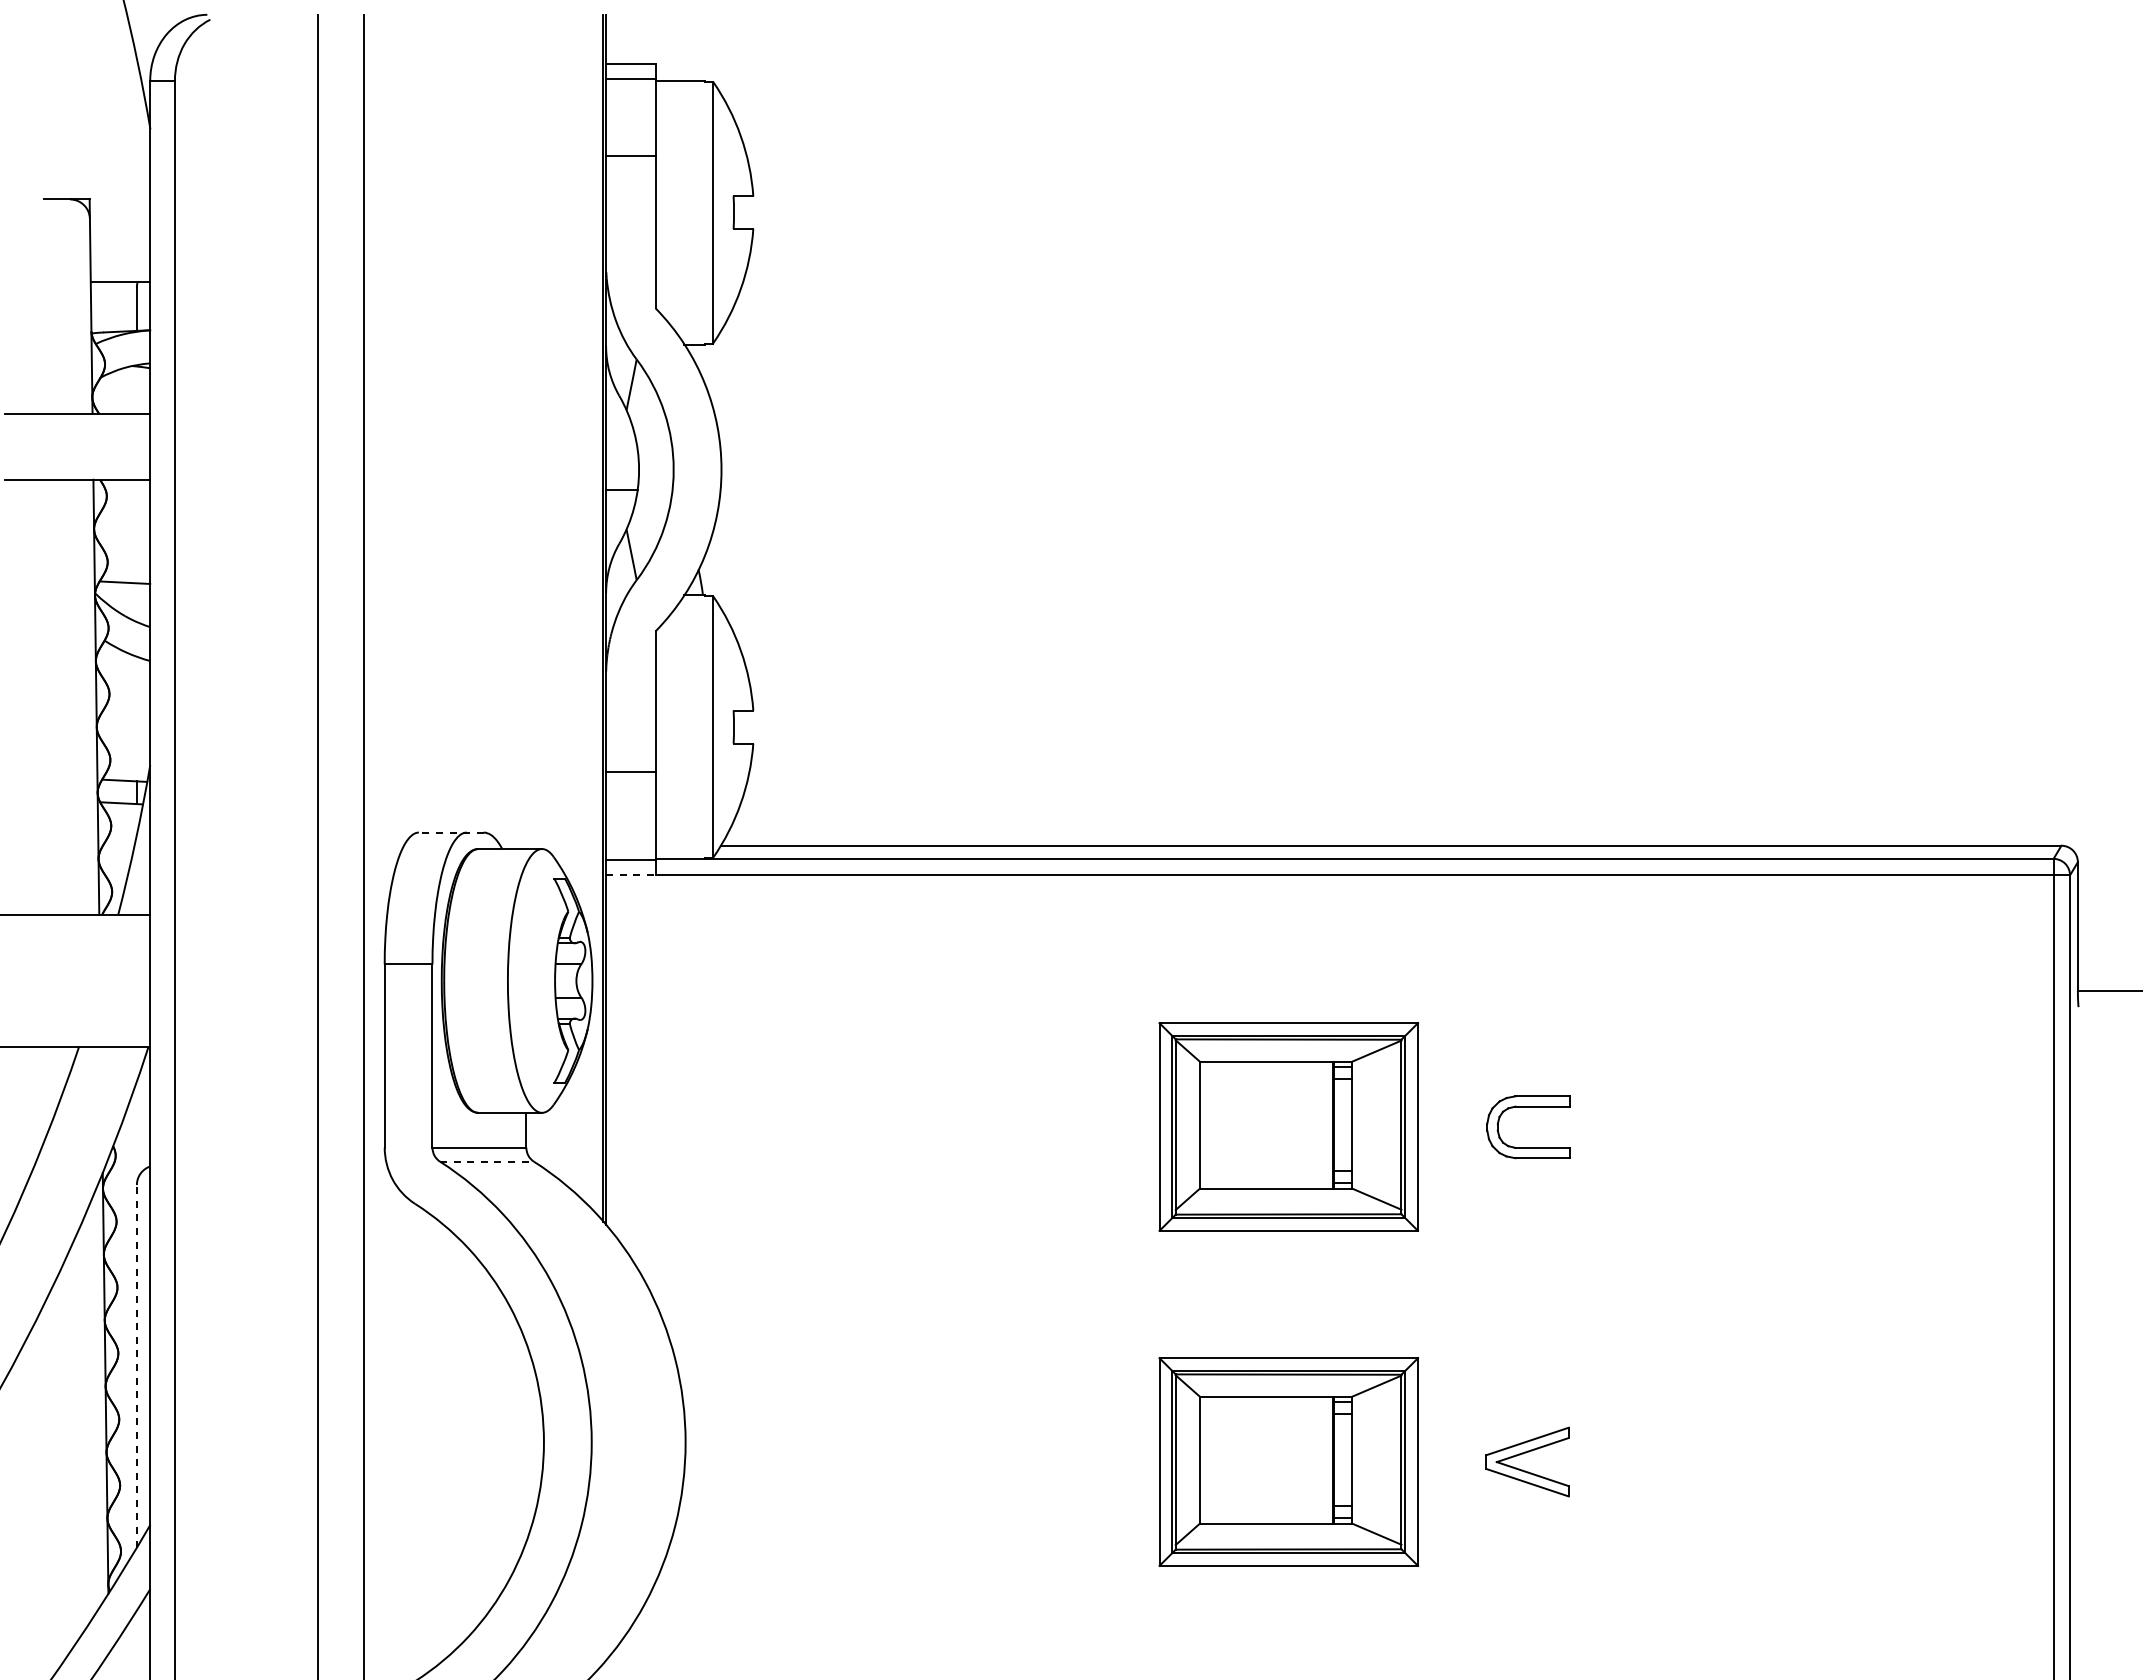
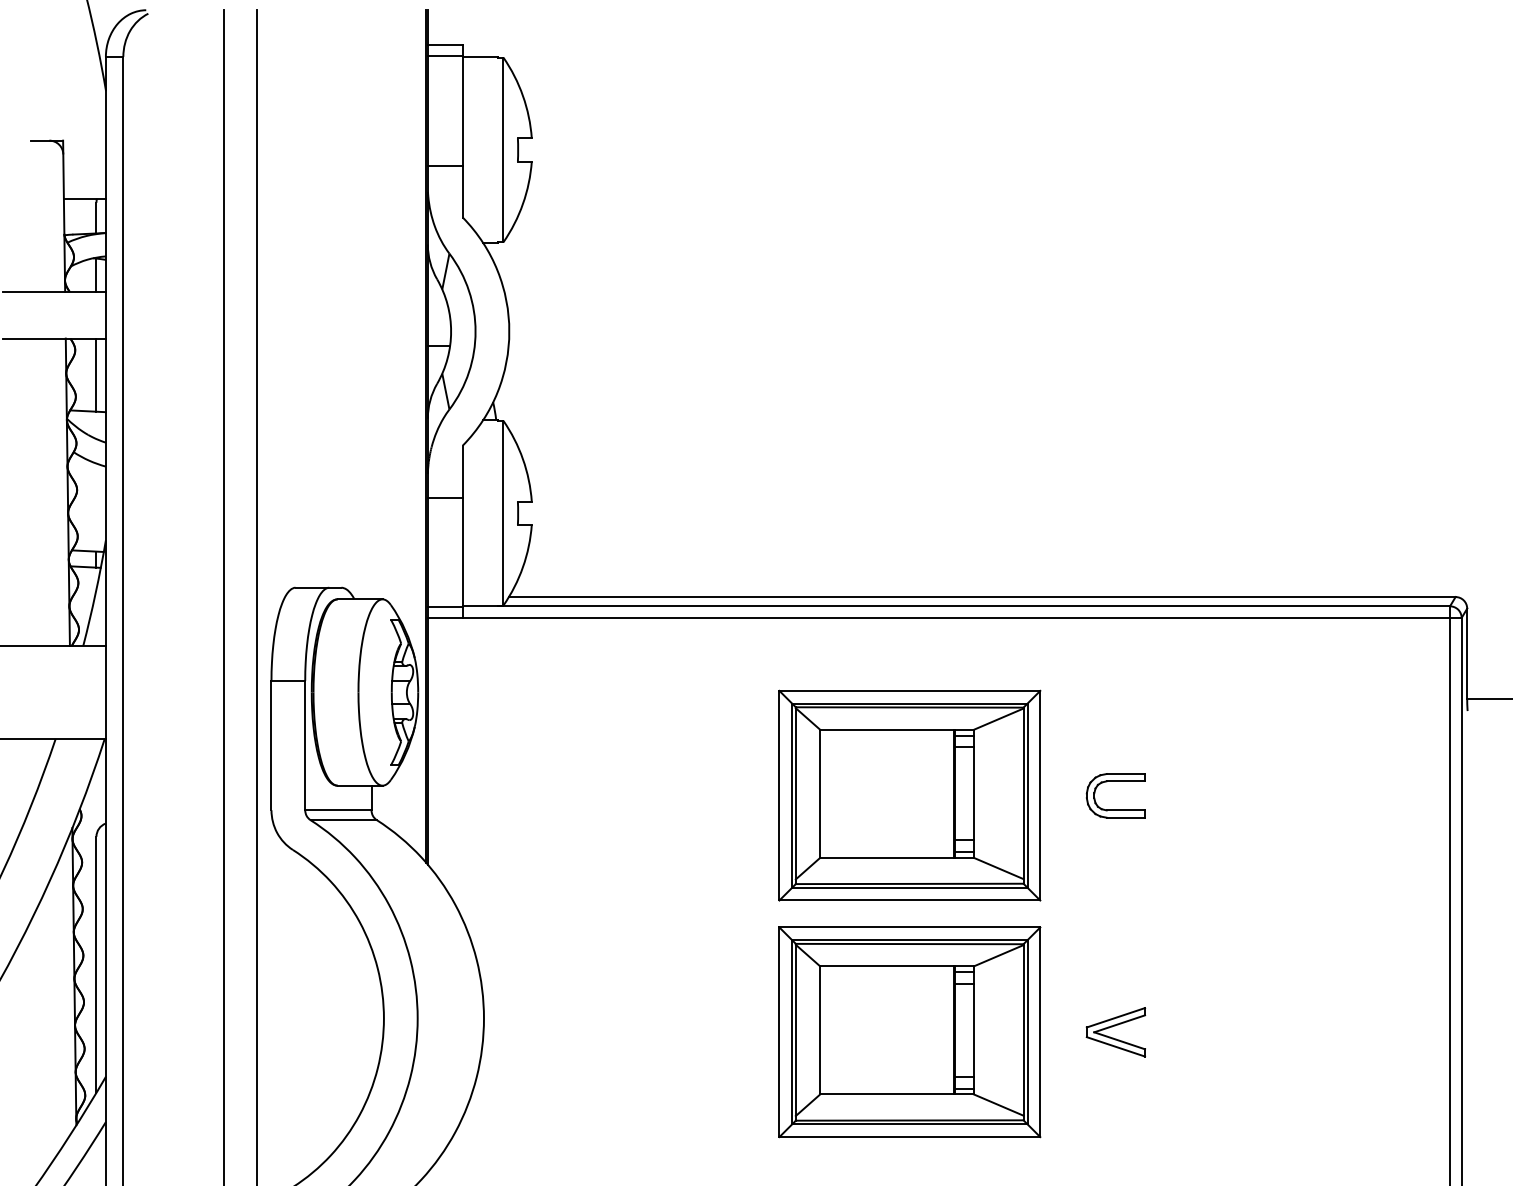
line: (630, 155) -> (445, 165), moved
line: (136, 389) -> (96, 274), added
line: (136, 531) -> (96, 375), added
line: (630, 771) -> (445, 497), moved
line: (450, 832) -> (317, 587), dashed -> solid
line: (630, 875) -> (445, 618), dashed -> solid
part: (1528, 1107) -> (1115, 781), moved
part: (1288, 1126) -> (909, 795), size x1.43
line: (487, 1161) -> (344, 820), dashed -> solid
line: (136, 1365) -> (96, 964), dashed -> solid
part: (1526, 1453) -> (1115, 1026), moved
part: (1288, 1461) -> (909, 1031), size x1.43

